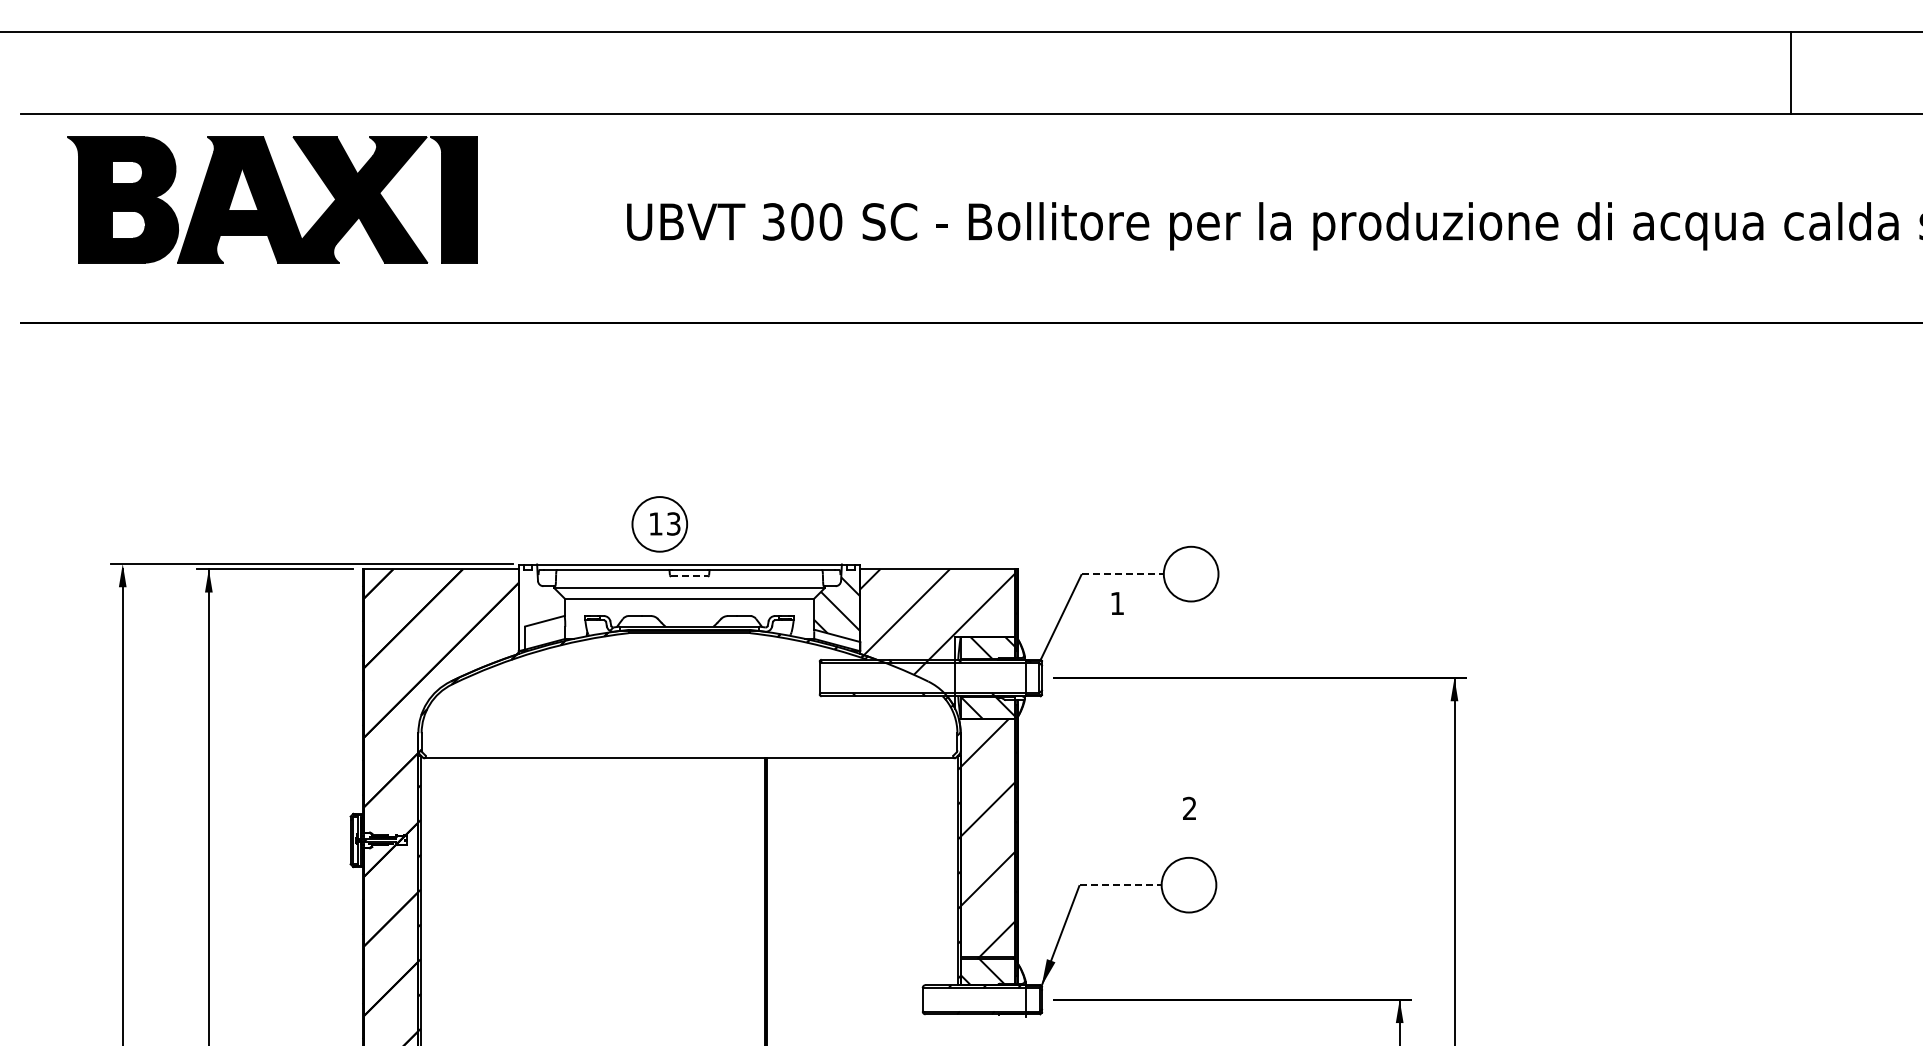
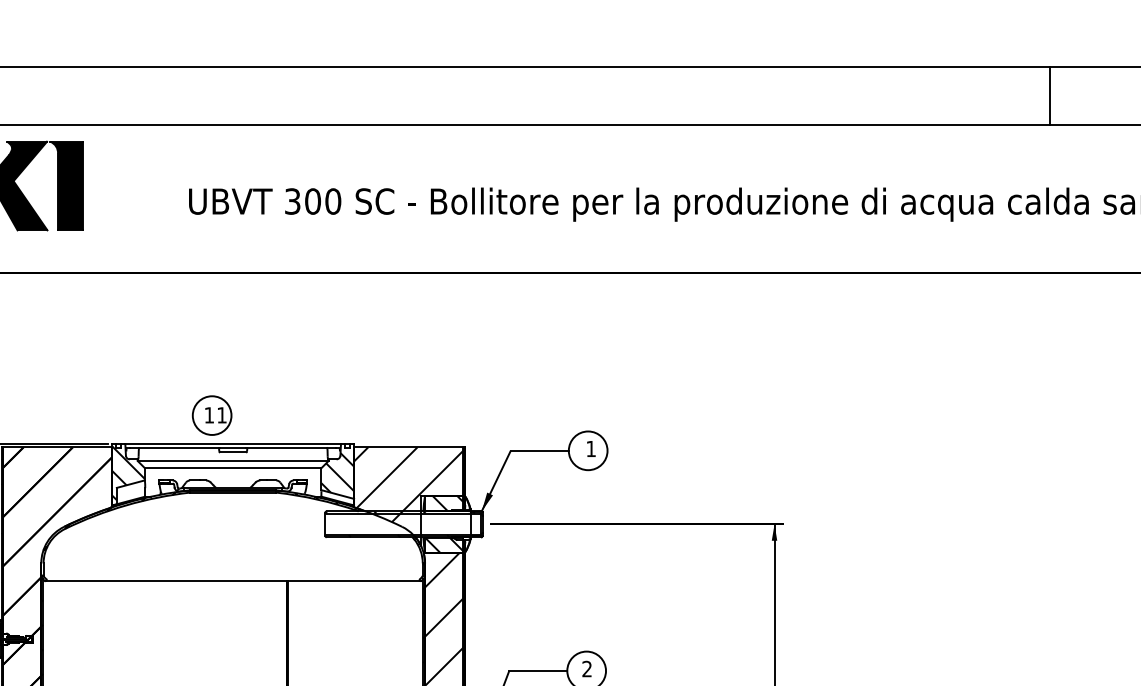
line: (1790, 72) -> (1049, 95), moved
text: (673, 523) -> (221, 414), 13 -> 11
line: (1123, 574) -> (540, 451), dashed -> solid
line: (690, 576) -> (233, 452), dashed -> solid
text: (1117, 603) -> (591, 448), moved
hatch: (541, 605) -> (128, 473), added
fill: (1048, 646) -> (487, 502), added
text: (1189, 807) -> (587, 668), moved
line: (1121, 885) -> (538, 671), dashed -> solid

